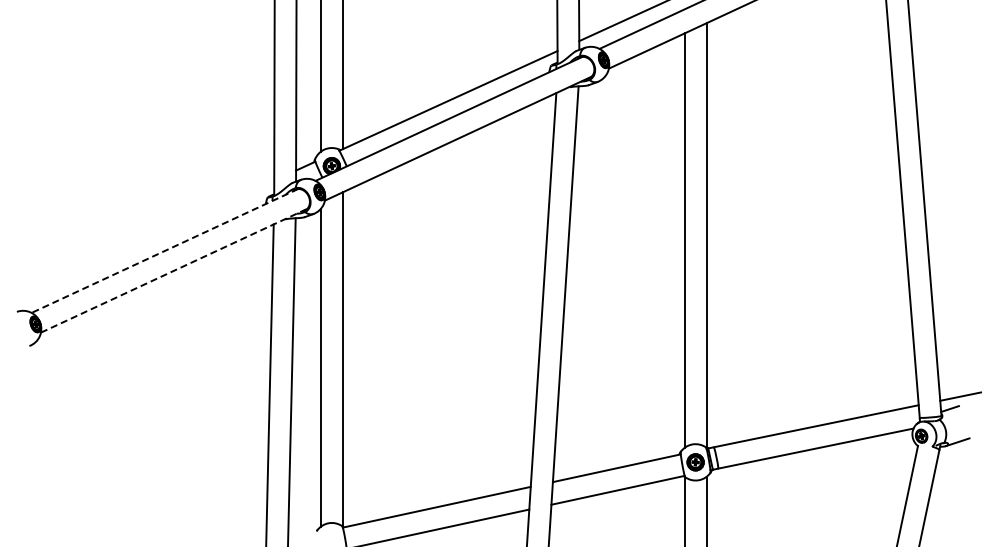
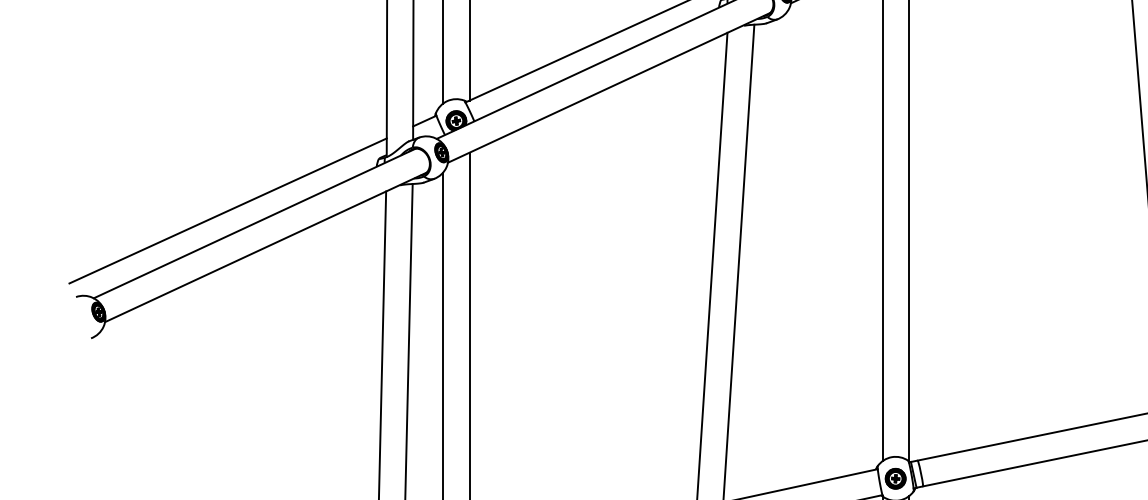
line: (142, 240) -> (227, 210), added
line: (164, 250) -> (254, 222), dashed -> solid
line: (174, 270) -> (266, 247), dashed -> solid

